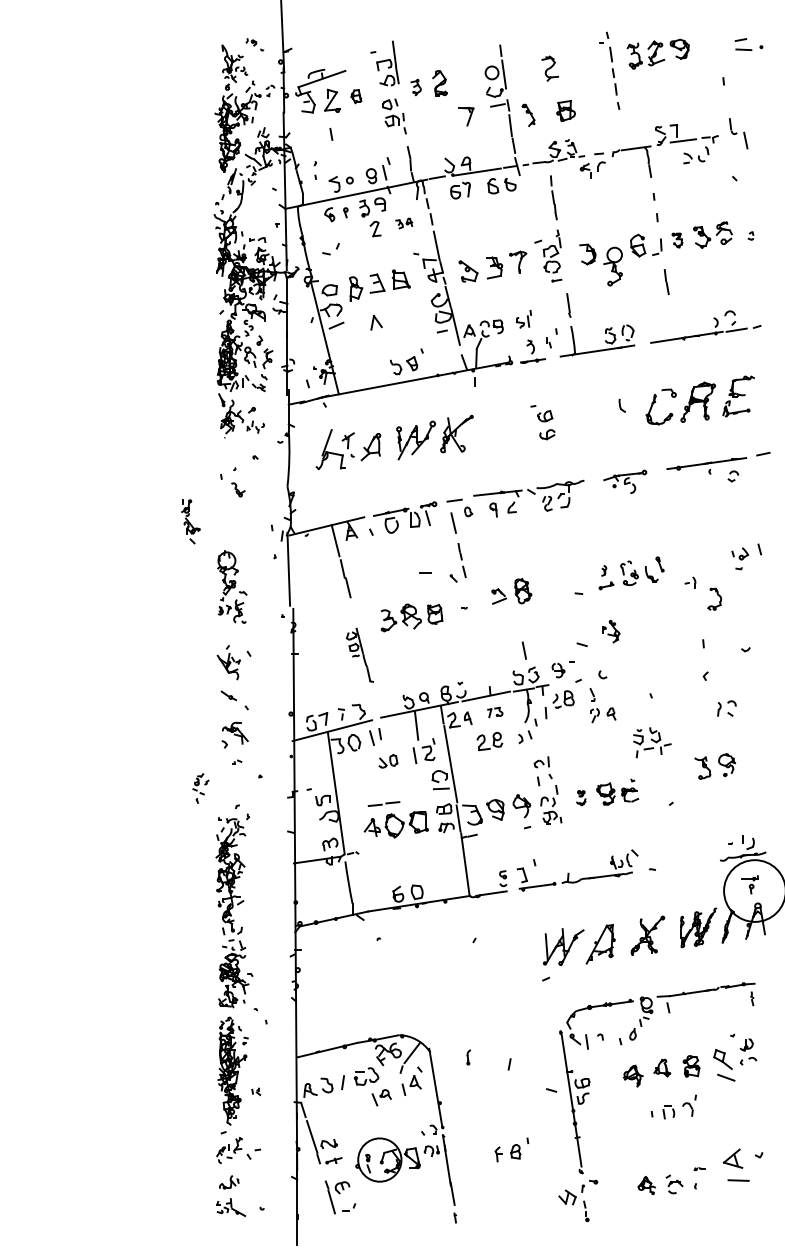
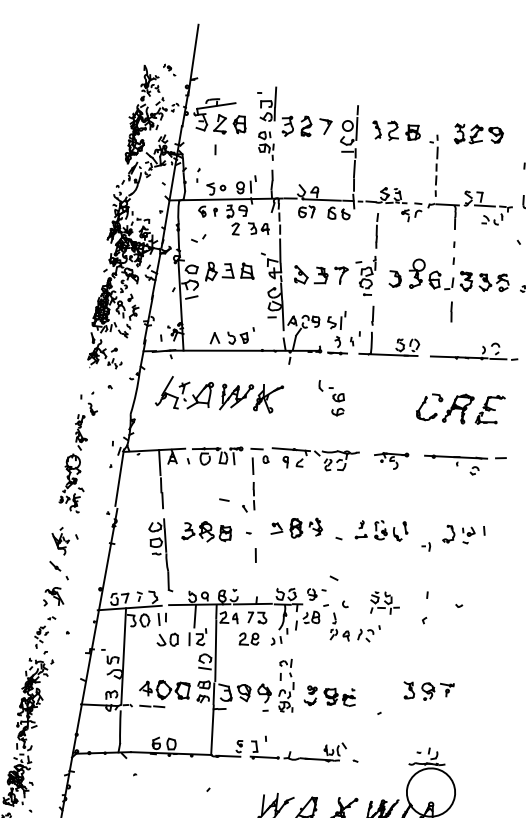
part: (609, 70) -> (433, 164), moved
part: (415, 87) -> (286, 126), size x1.67
part: (356, 96) -> (240, 124), size x1.67
part: (565, 111) -> (412, 133), moved
part: (528, 115) -> (376, 130), moved
part: (466, 116) -> (324, 126), moved
part: (403, 223) -> (257, 228), size x1.67
part: (677, 240) -> (465, 281), size x1.67
part: (612, 266) -> (415, 273), moved
part: (523, 319) -> (336, 319), size x1.43
part: (376, 322) -> (215, 338), moved
part: (621, 405) -> (320, 385), moved
part: (370, 446) -> (200, 395), size x1.43
part: (190, 521) -> (81, 432), moved
part: (714, 598) -> (449, 533), moved
part: (611, 631) -> (316, 526), moved
line: (523, 650) -> (255, 555), moved
part: (359, 655) -> (161, 554), size x1.67
part: (726, 708) -> (365, 634), moved
part: (495, 712) -> (257, 617), size x1.67
part: (652, 742) -> (385, 603), moved
part: (388, 761) -> (168, 639), size x1.43
part: (200, 788) -> (40, 637), moved
part: (581, 797) -> (311, 695), size x1.67
line: (382, 803) -> (151, 705), moved
part: (749, 884) -> (446, 689), moved

